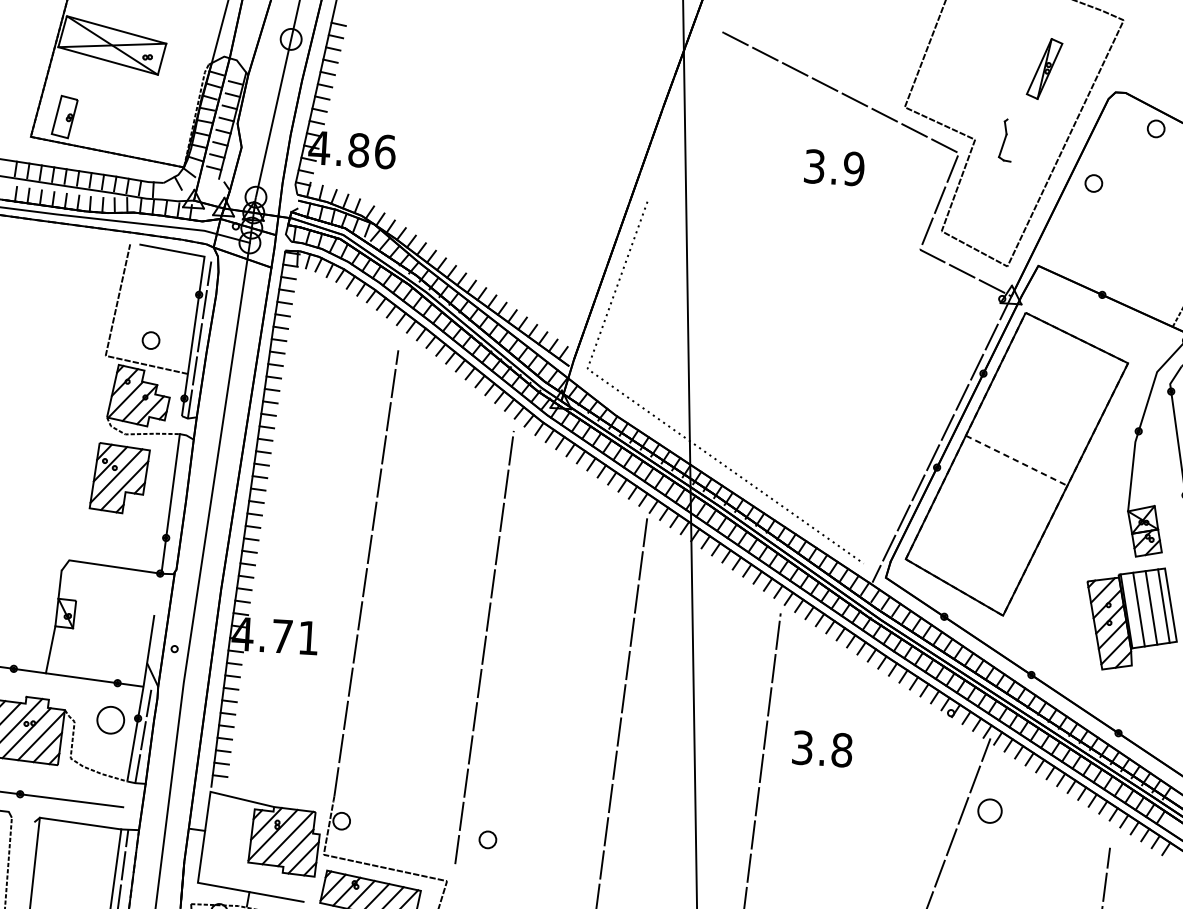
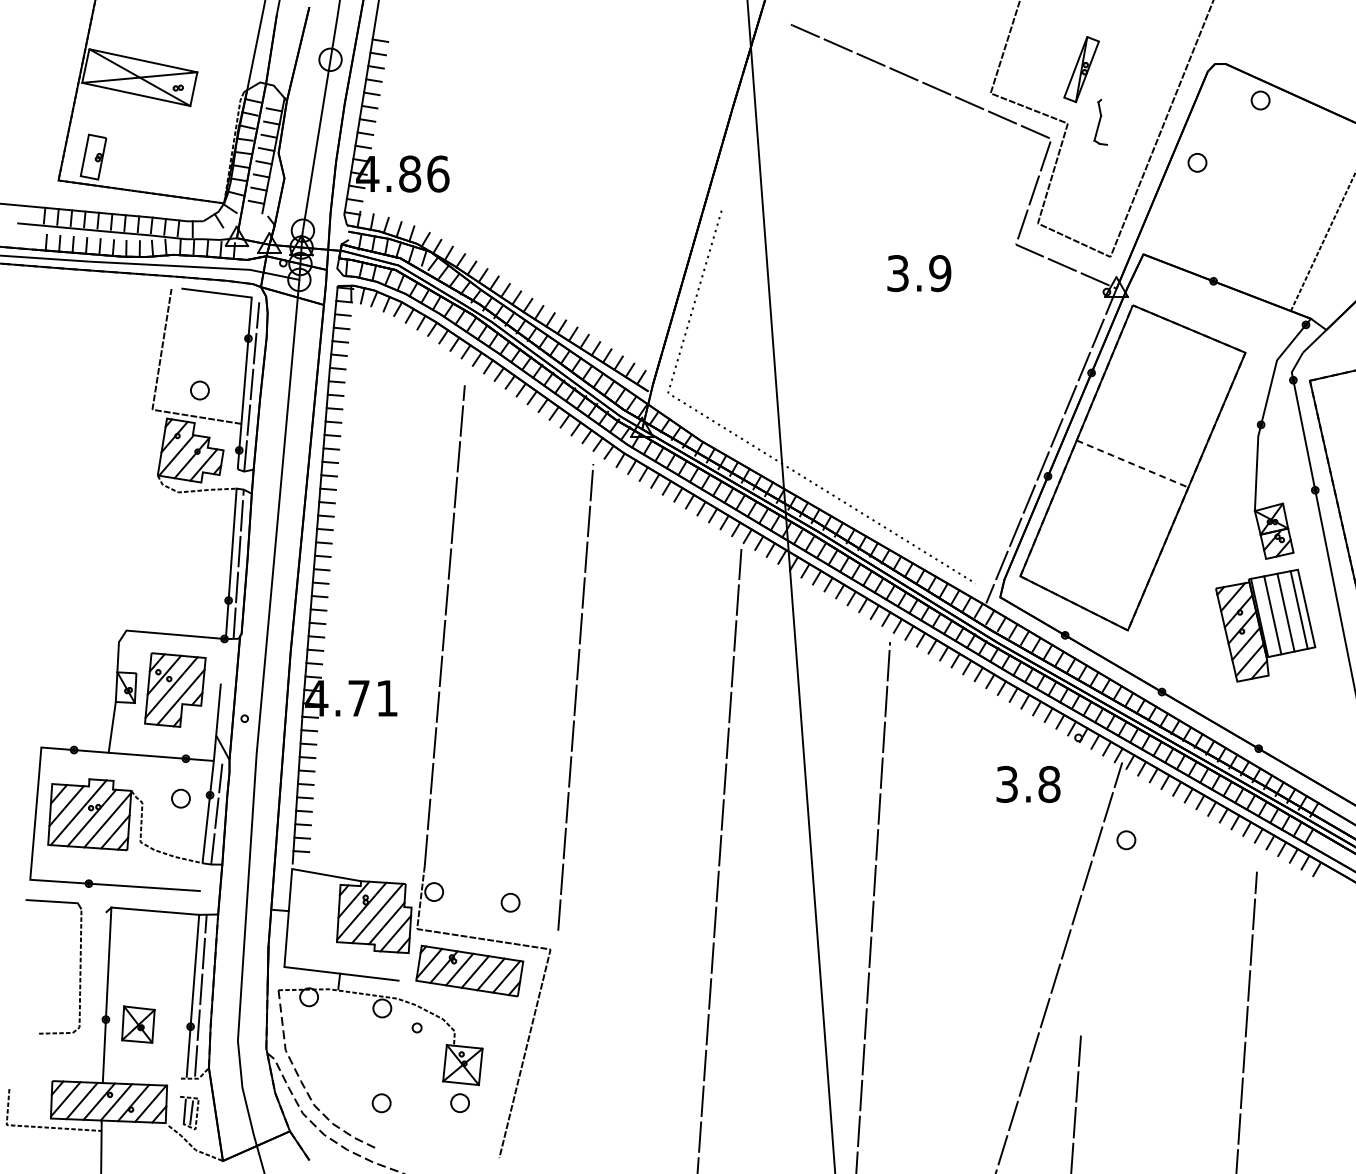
part: (1044, 68) -> (1081, 69), moved
text: (834, 167) -> (919, 273), moved
part: (120, 478) -> (175, 689), moved
line: (177, 503) -> (238, 563), added
part: (110, 719) -> (180, 798), size x0.62
text: (822, 749) -> (1028, 784), moved
part: (990, 811) -> (1126, 840), size x0.71
part: (487, 839) -> (510, 902), moved

